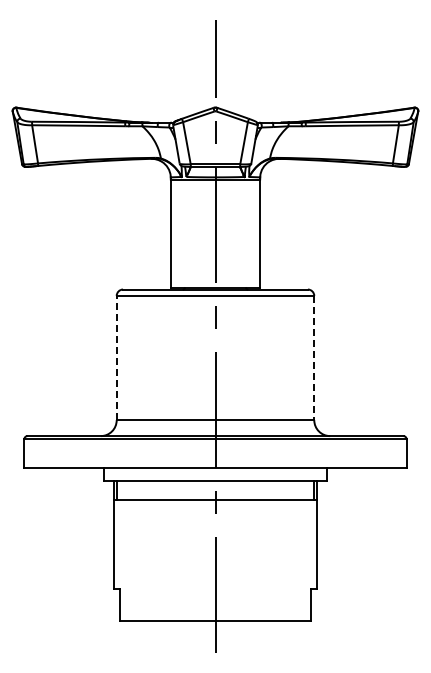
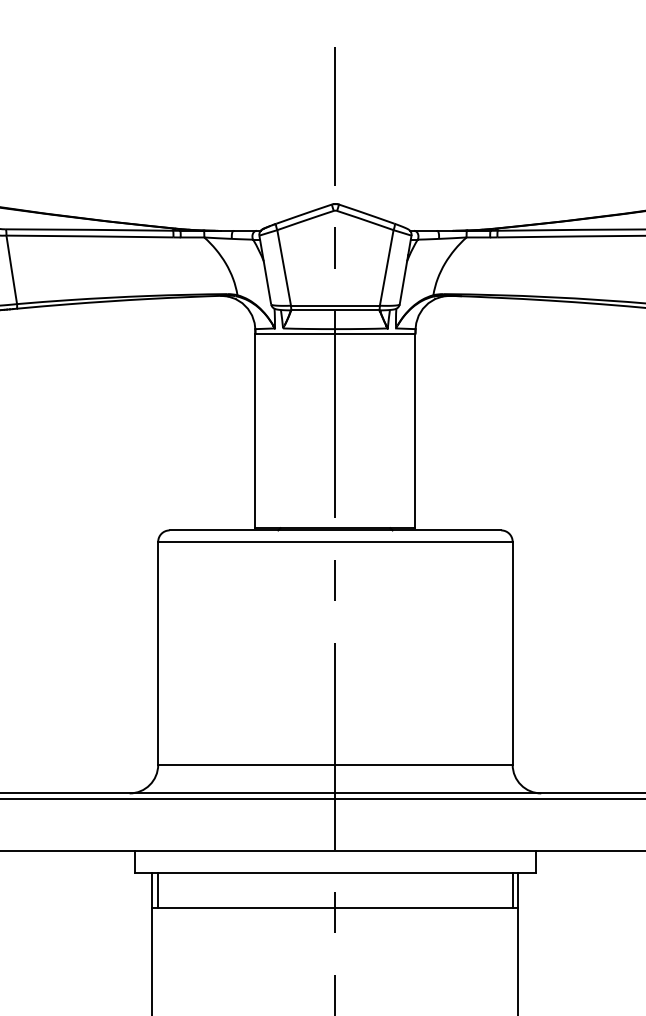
line: (116, 357) -> (157, 652), dashed -> solid
line: (314, 358) -> (513, 654), dashed -> solid

